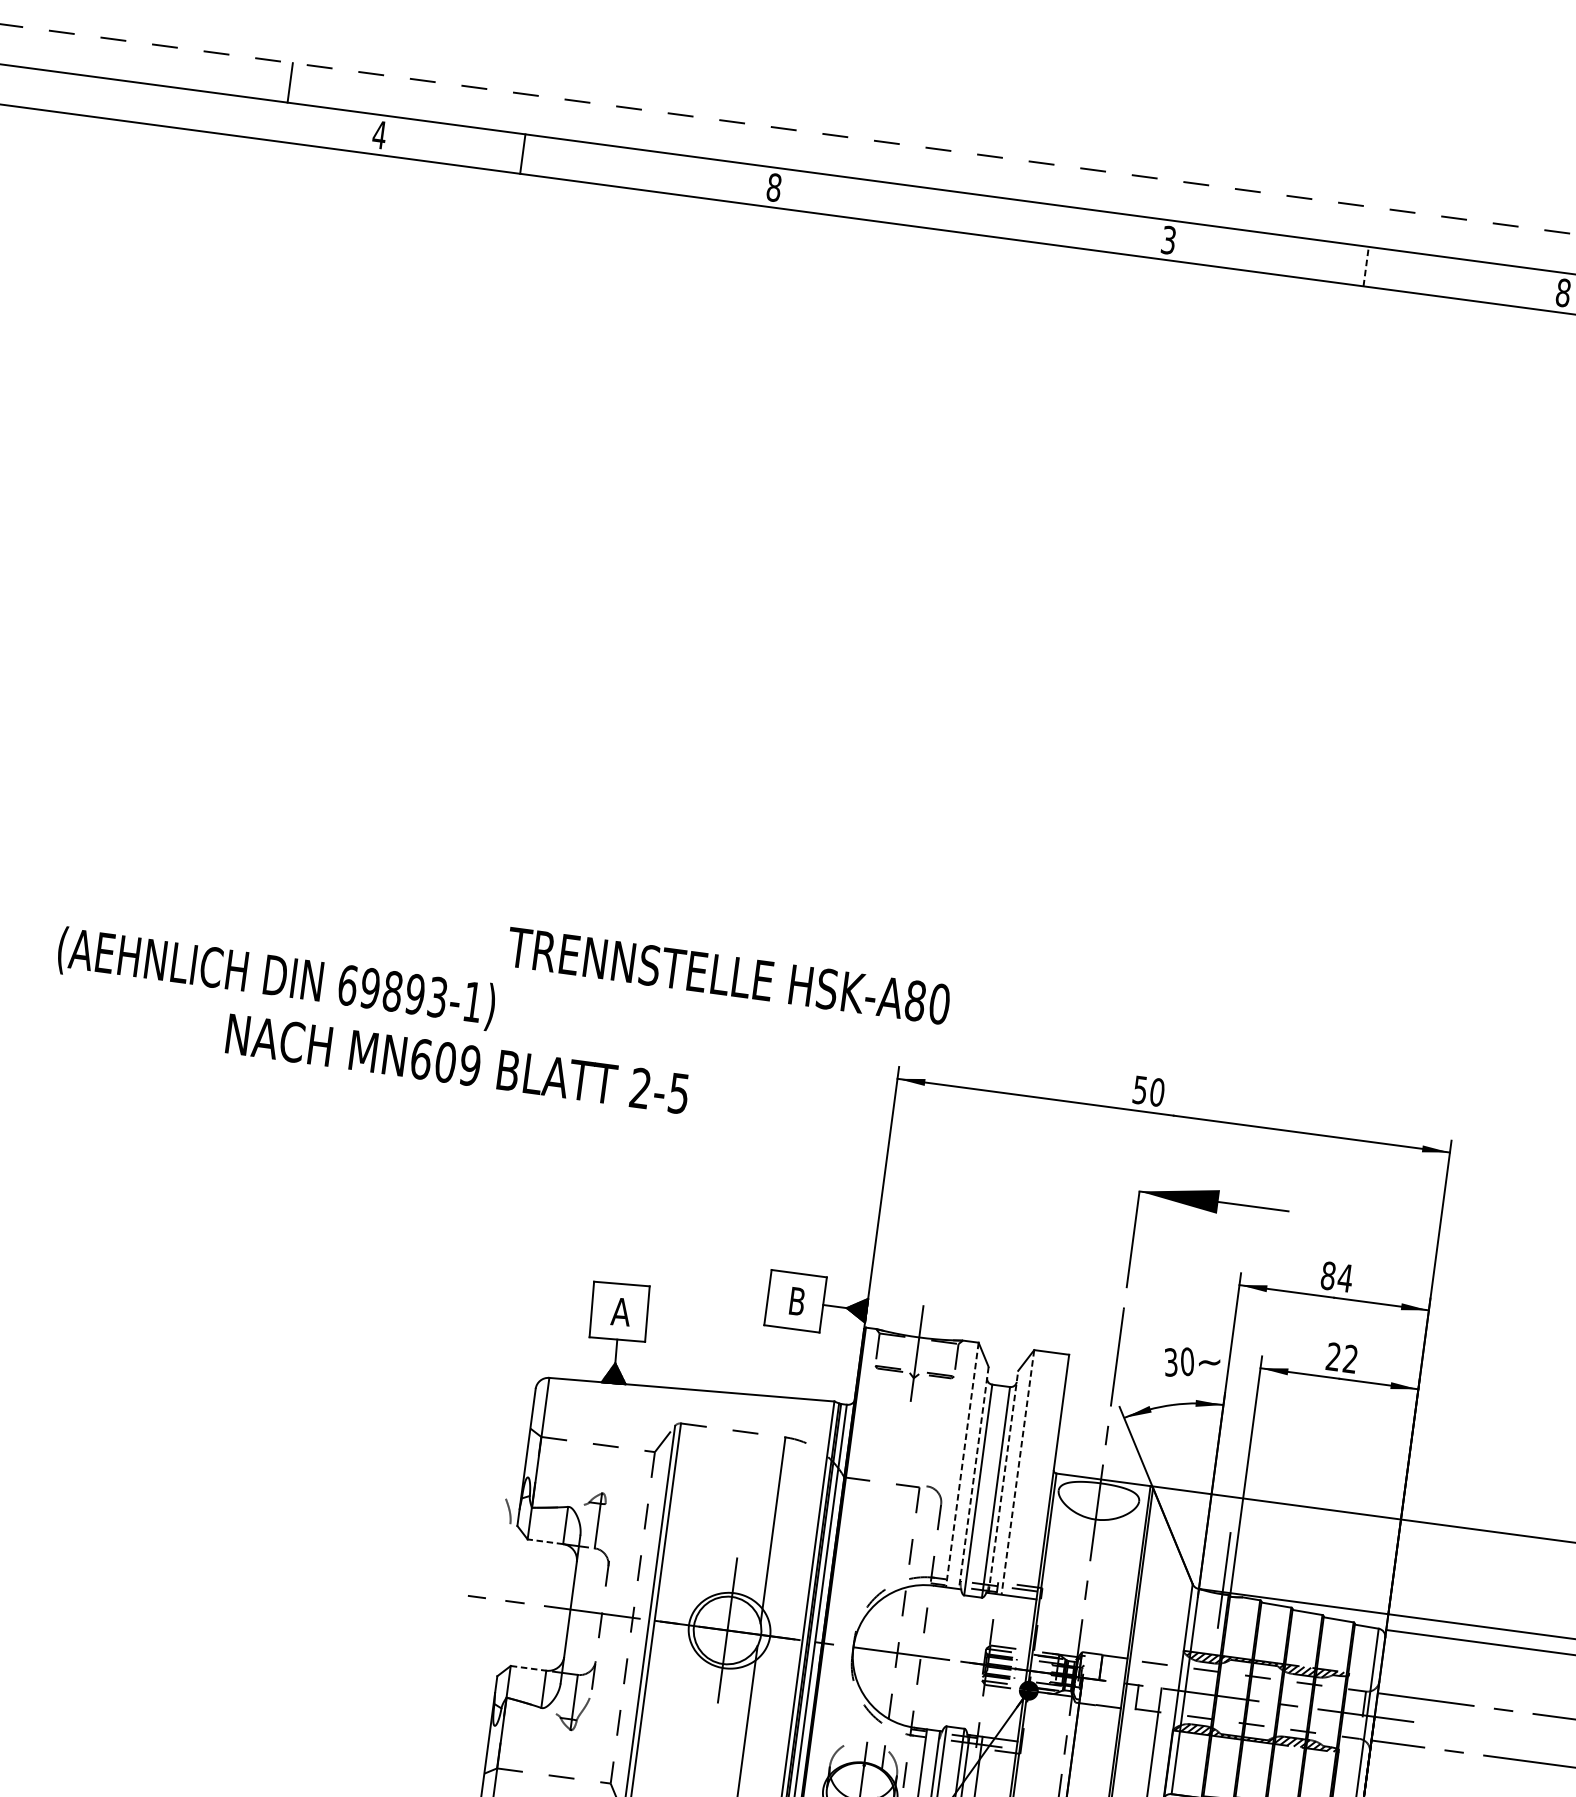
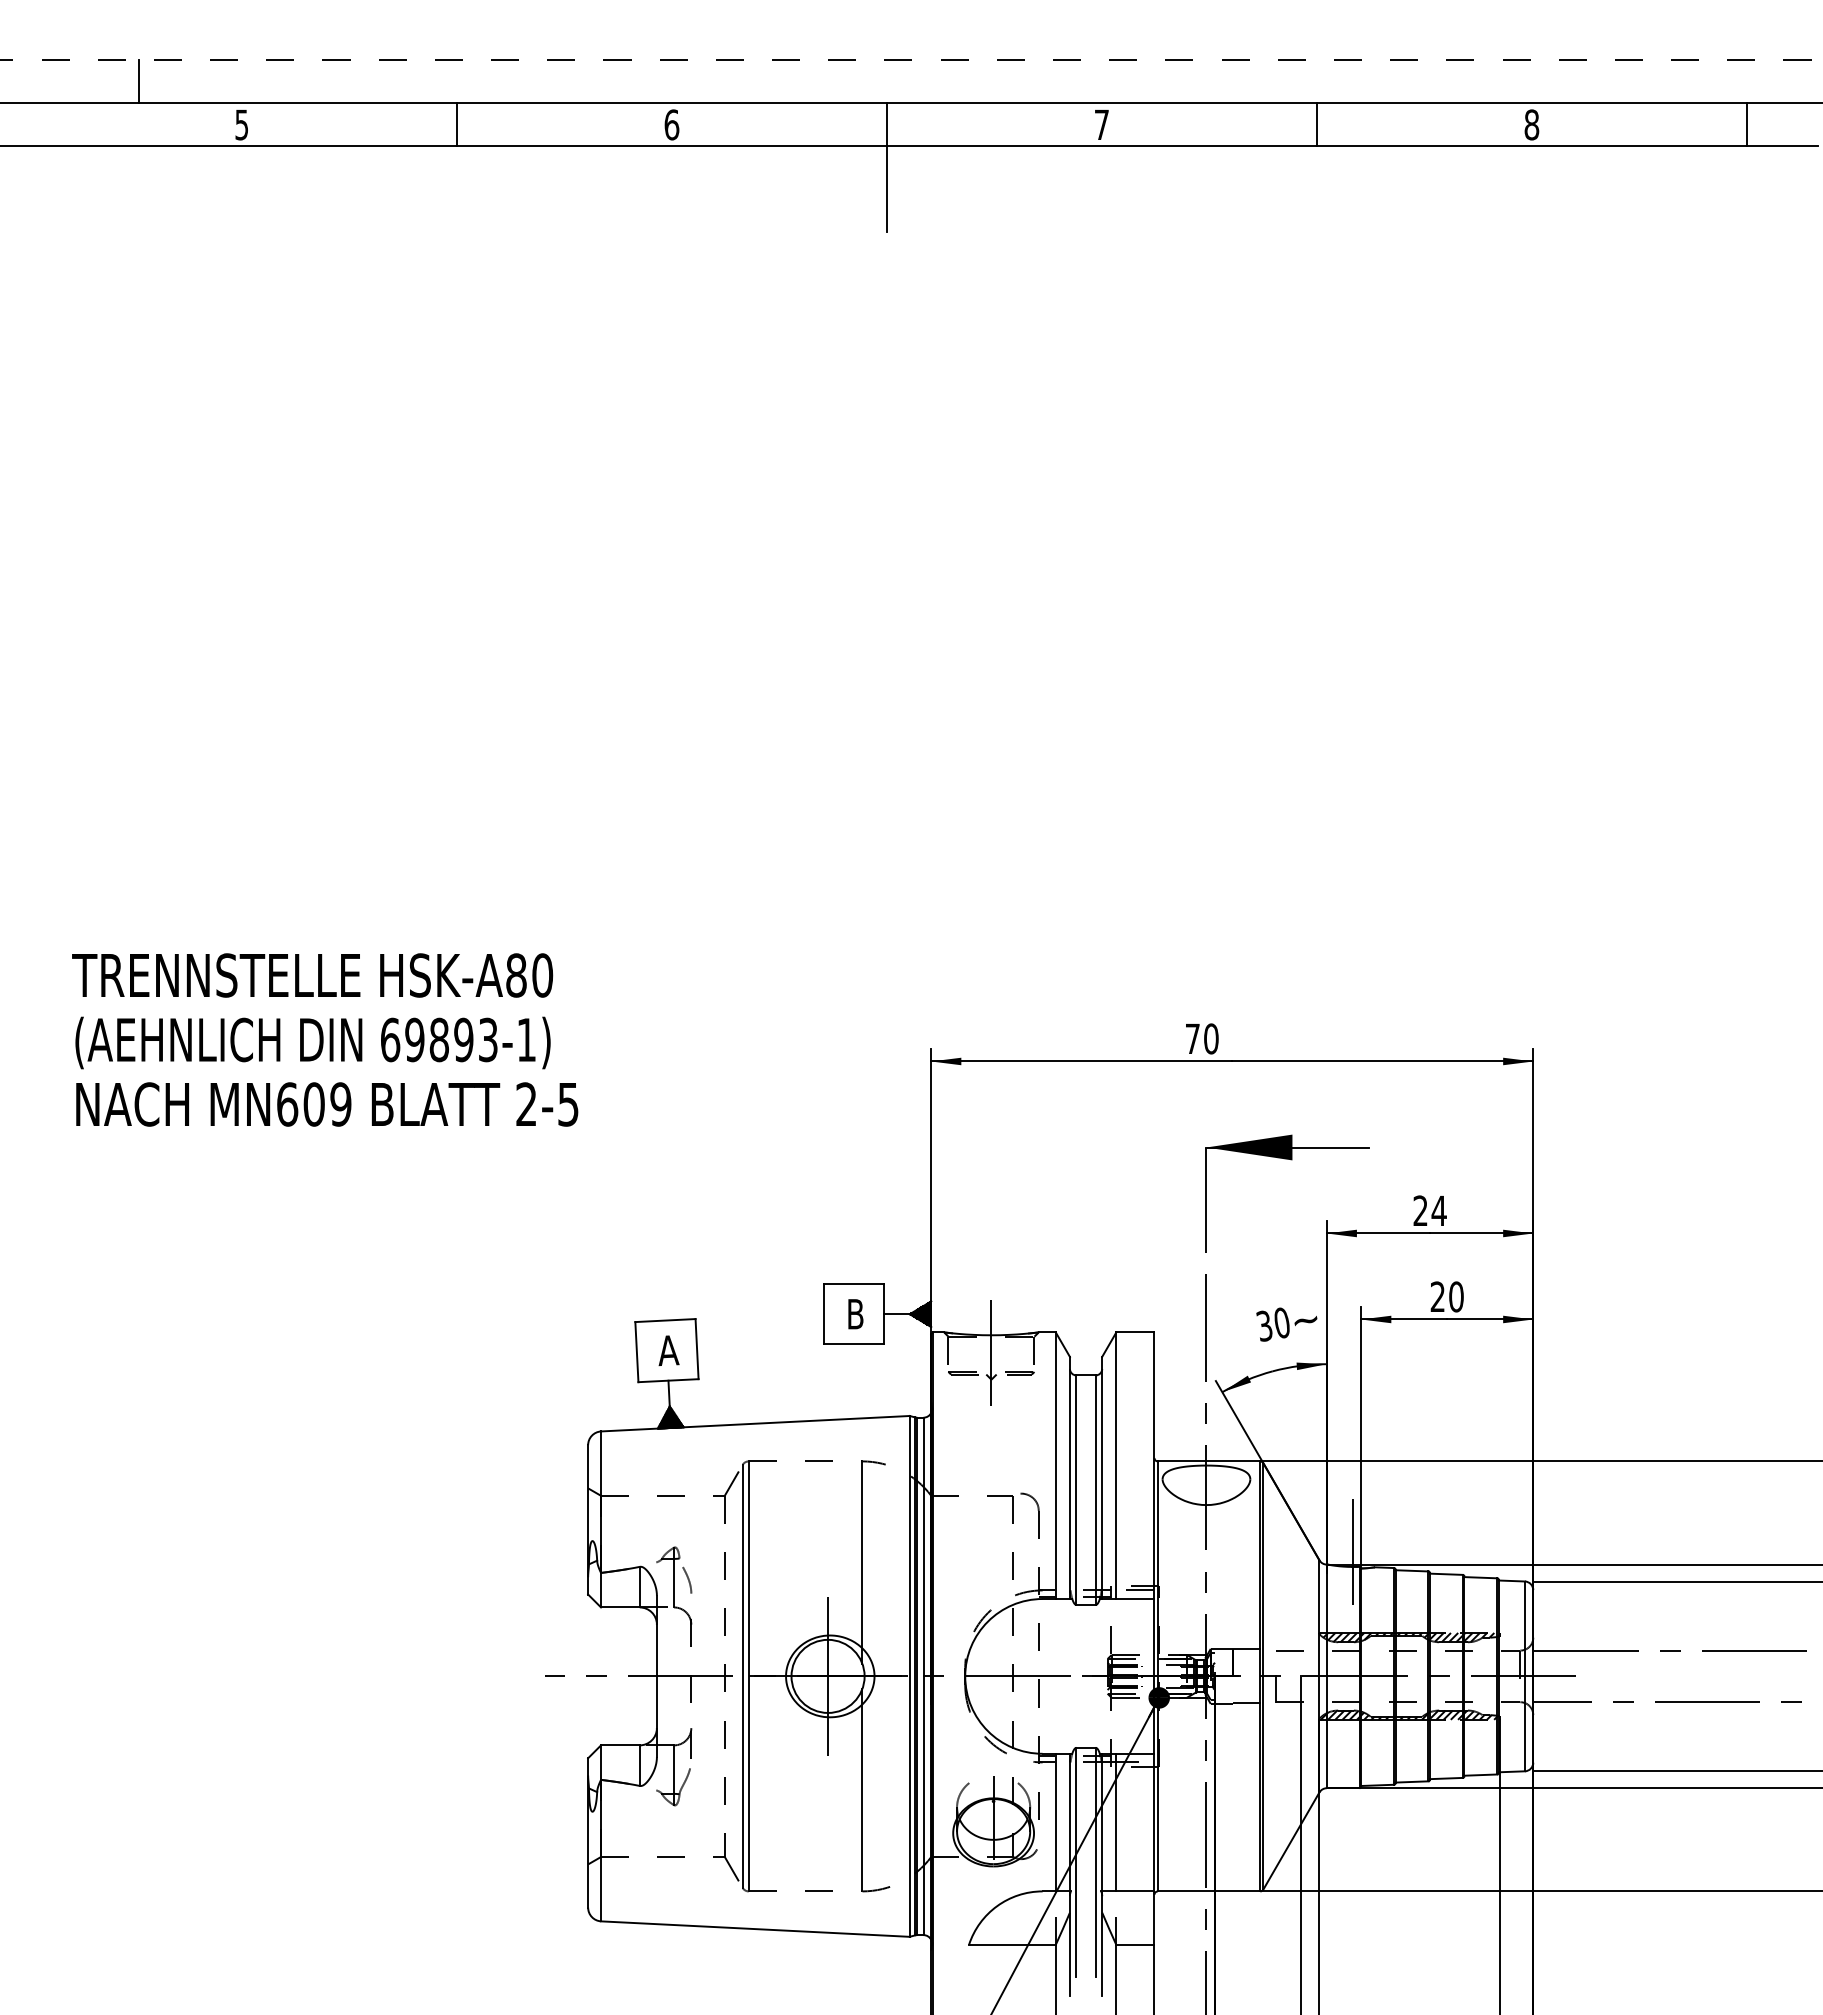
text: (379, 134) -> (241, 124), 4 -> 5
line: (522, 153) -> (456, 124), moved
text: (773, 187) -> (671, 124), 8 -> 6
text: (1168, 239) -> (1101, 124), 3 -> 7
line: (965, 252) -> (886, 167), added
line: (1365, 266) -> (1316, 124), dashed -> solid
text: (728, 975) -> (312, 975), moved
text: (276, 978) -> (312, 1042), moved
text: (457, 1064) -> (327, 1104), moved
text: (1139, 1090) -> (1192, 1039), 50 -> 70
text: (1328, 1275) -> (1420, 1210), 84 -> 24
text: (1350, 1358) -> (1456, 1296), 22 -> 20
line: (961, 1465) -> (1055, 1466), dashed -> solid
line: (1017, 1473) -> (1116, 1466), dashed -> solid
line: (973, 1478) -> (1069, 1478), dashed -> solid
line: (1003, 1481) -> (1102, 1477), dashed -> solid
curve: (508, 1510) -> (687, 1579), moved
line: (544, 1541) -> (619, 1607), dashed -> solid
line: (528, 1668) -> (620, 1745), dashed -> solid

